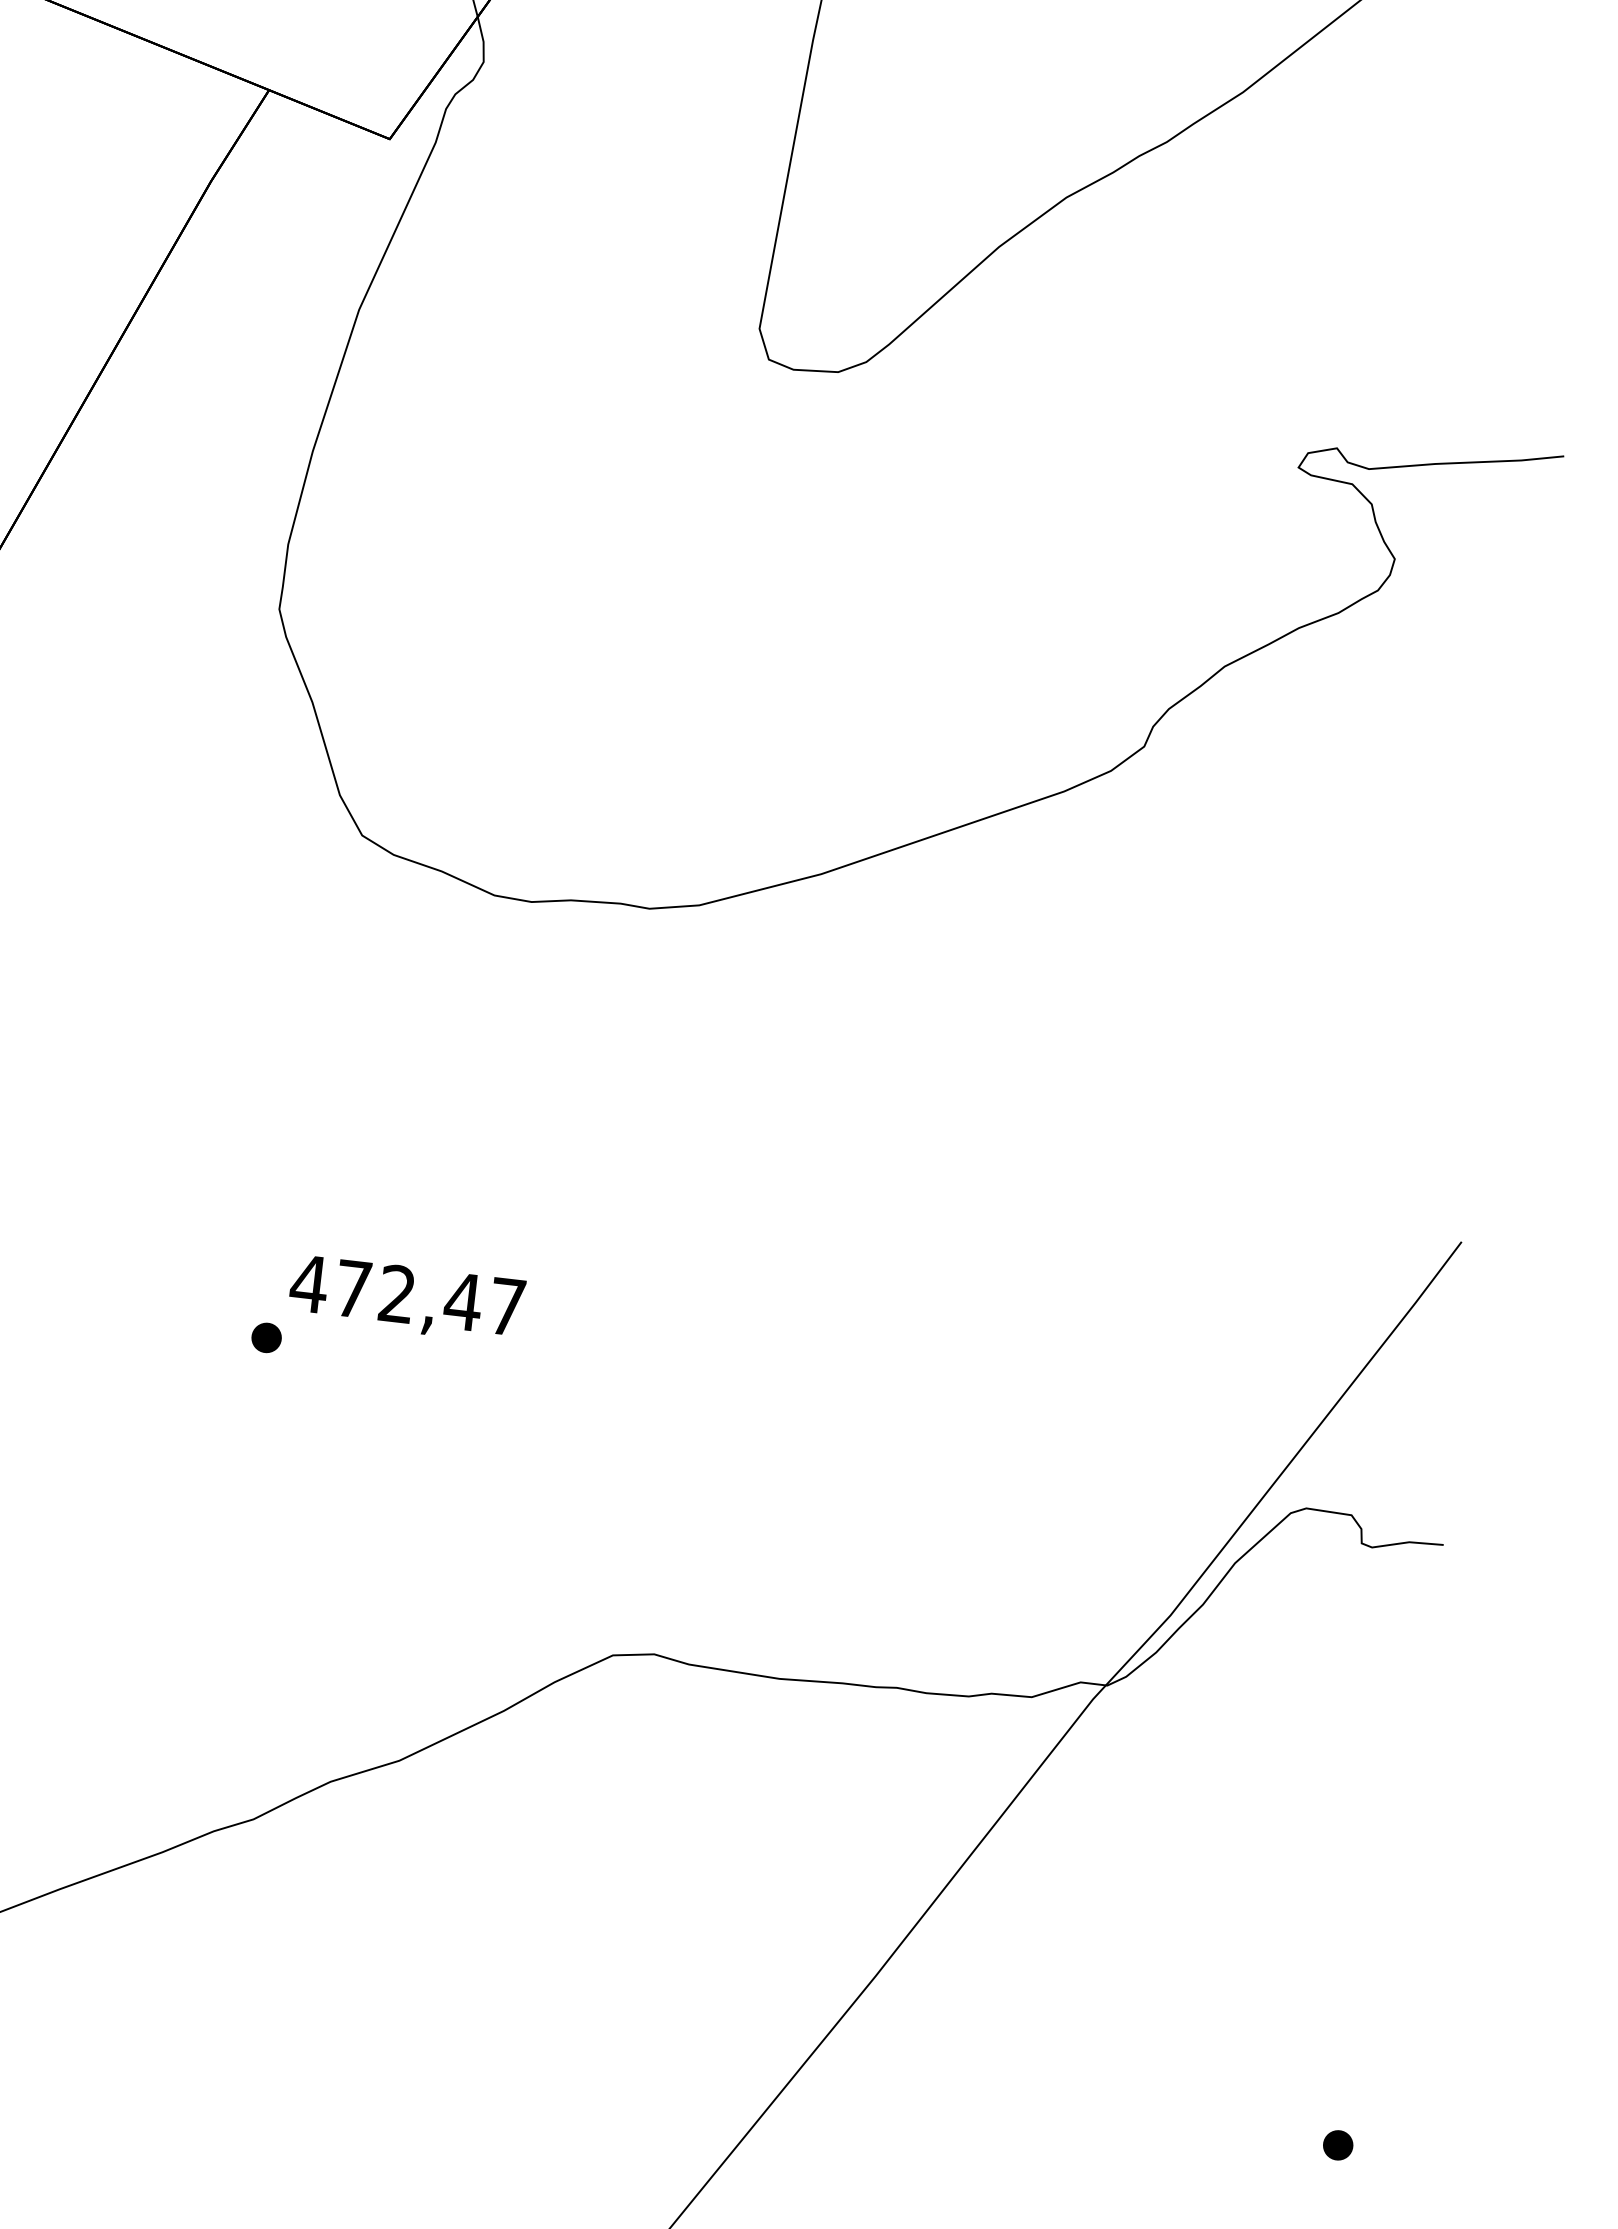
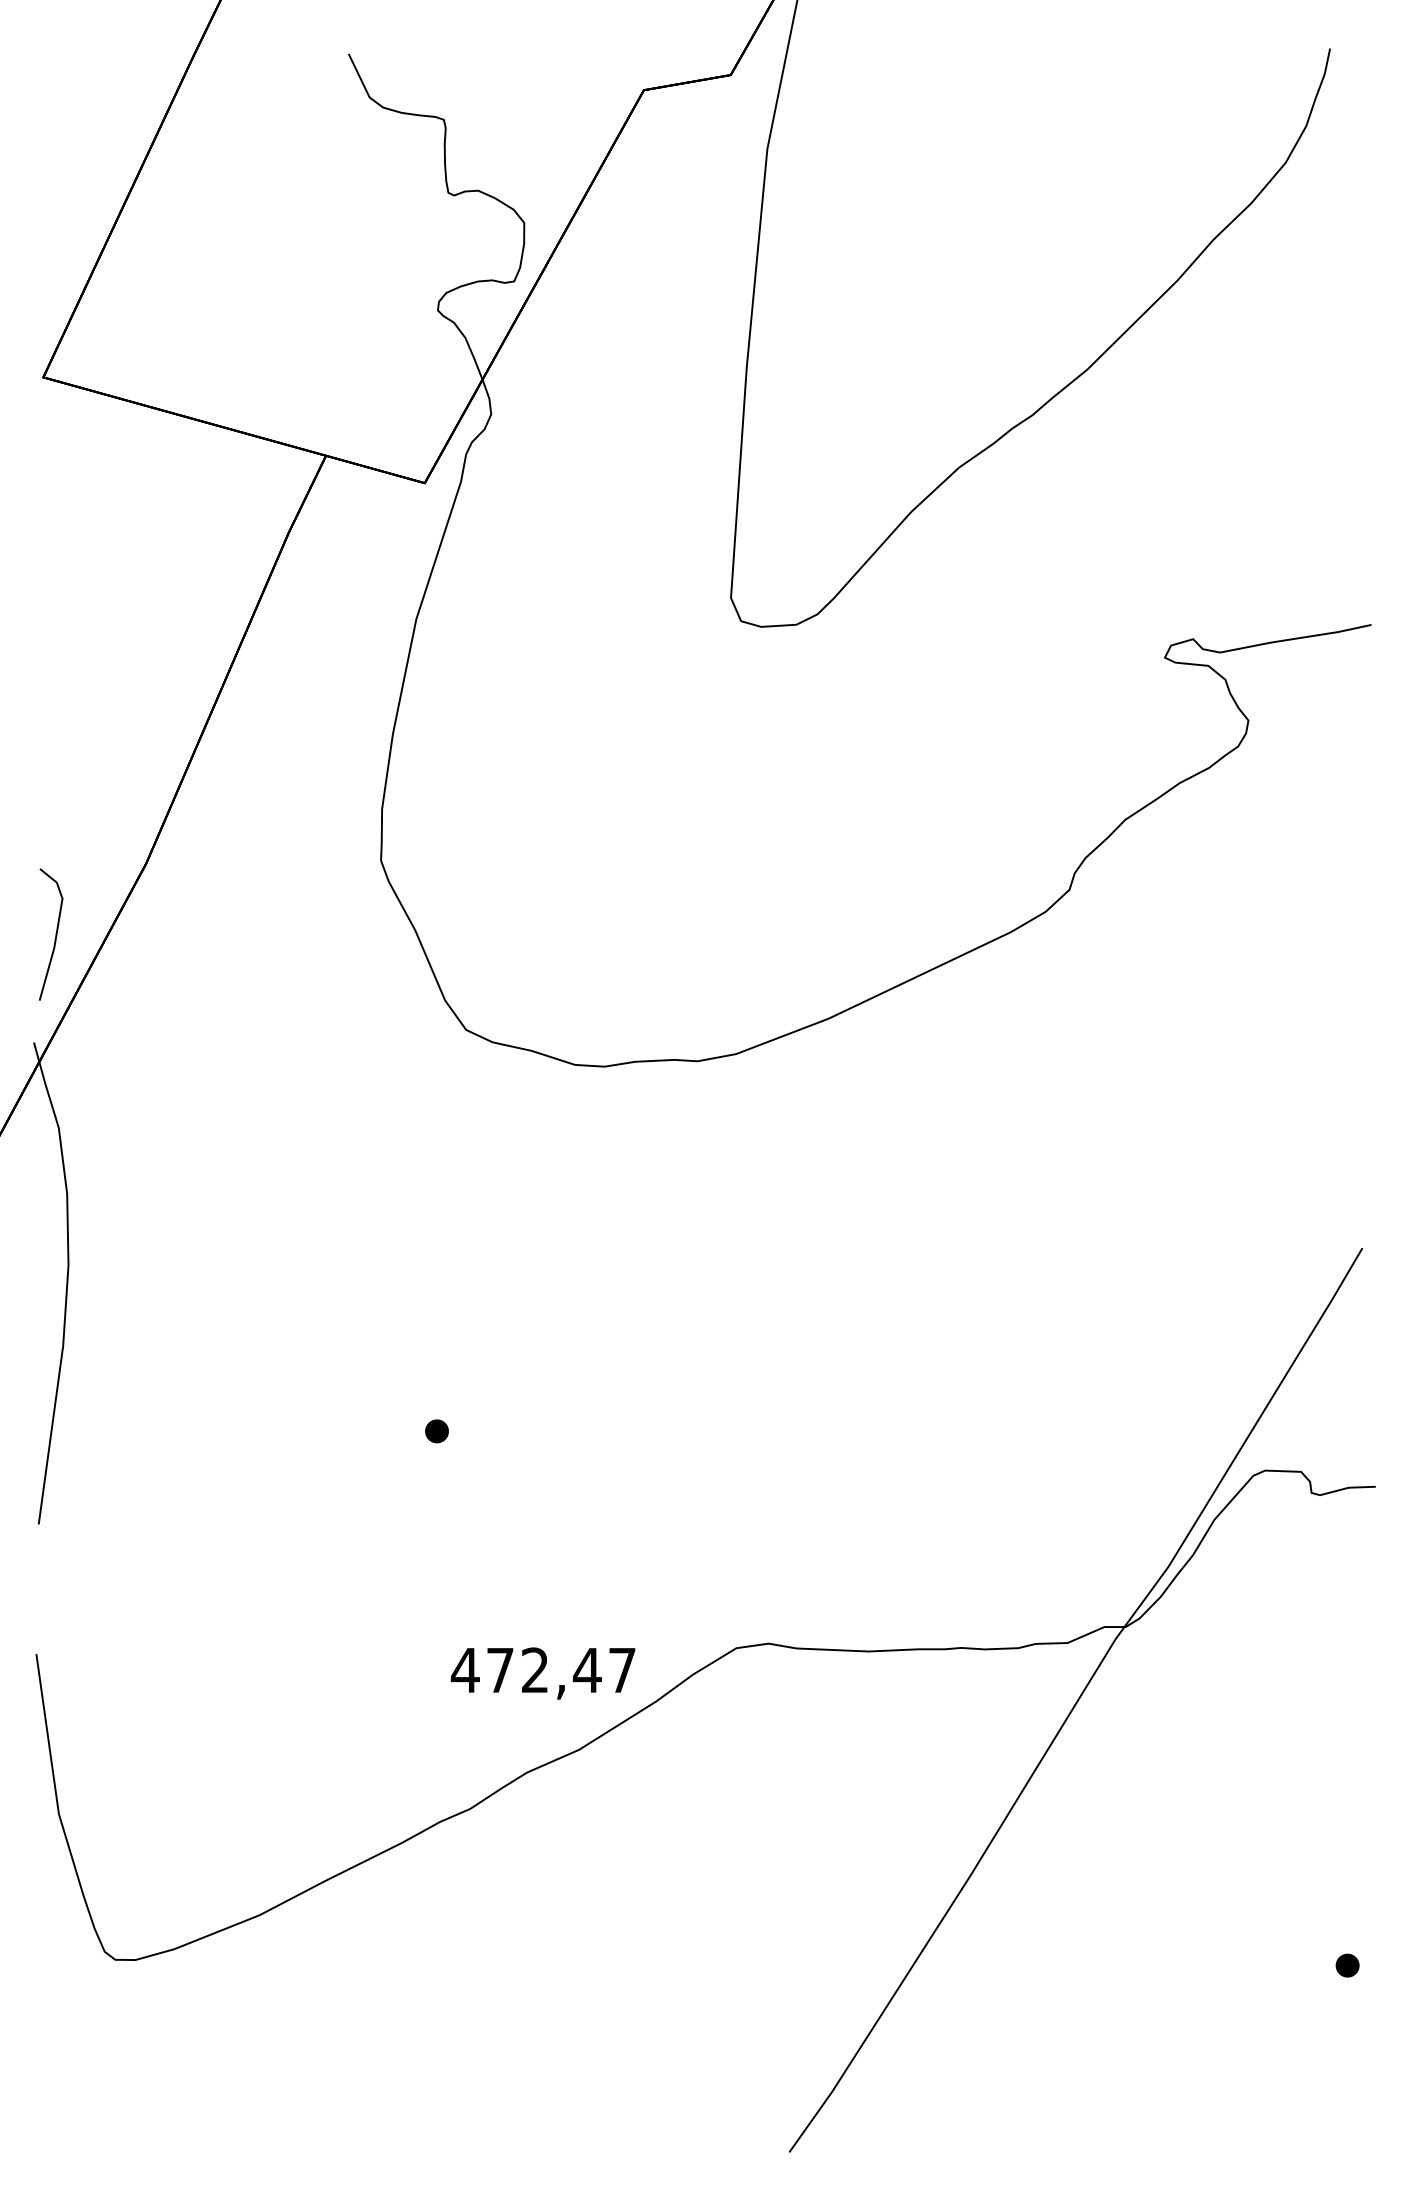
text: (406, 1299) -> (542, 1673), moved

